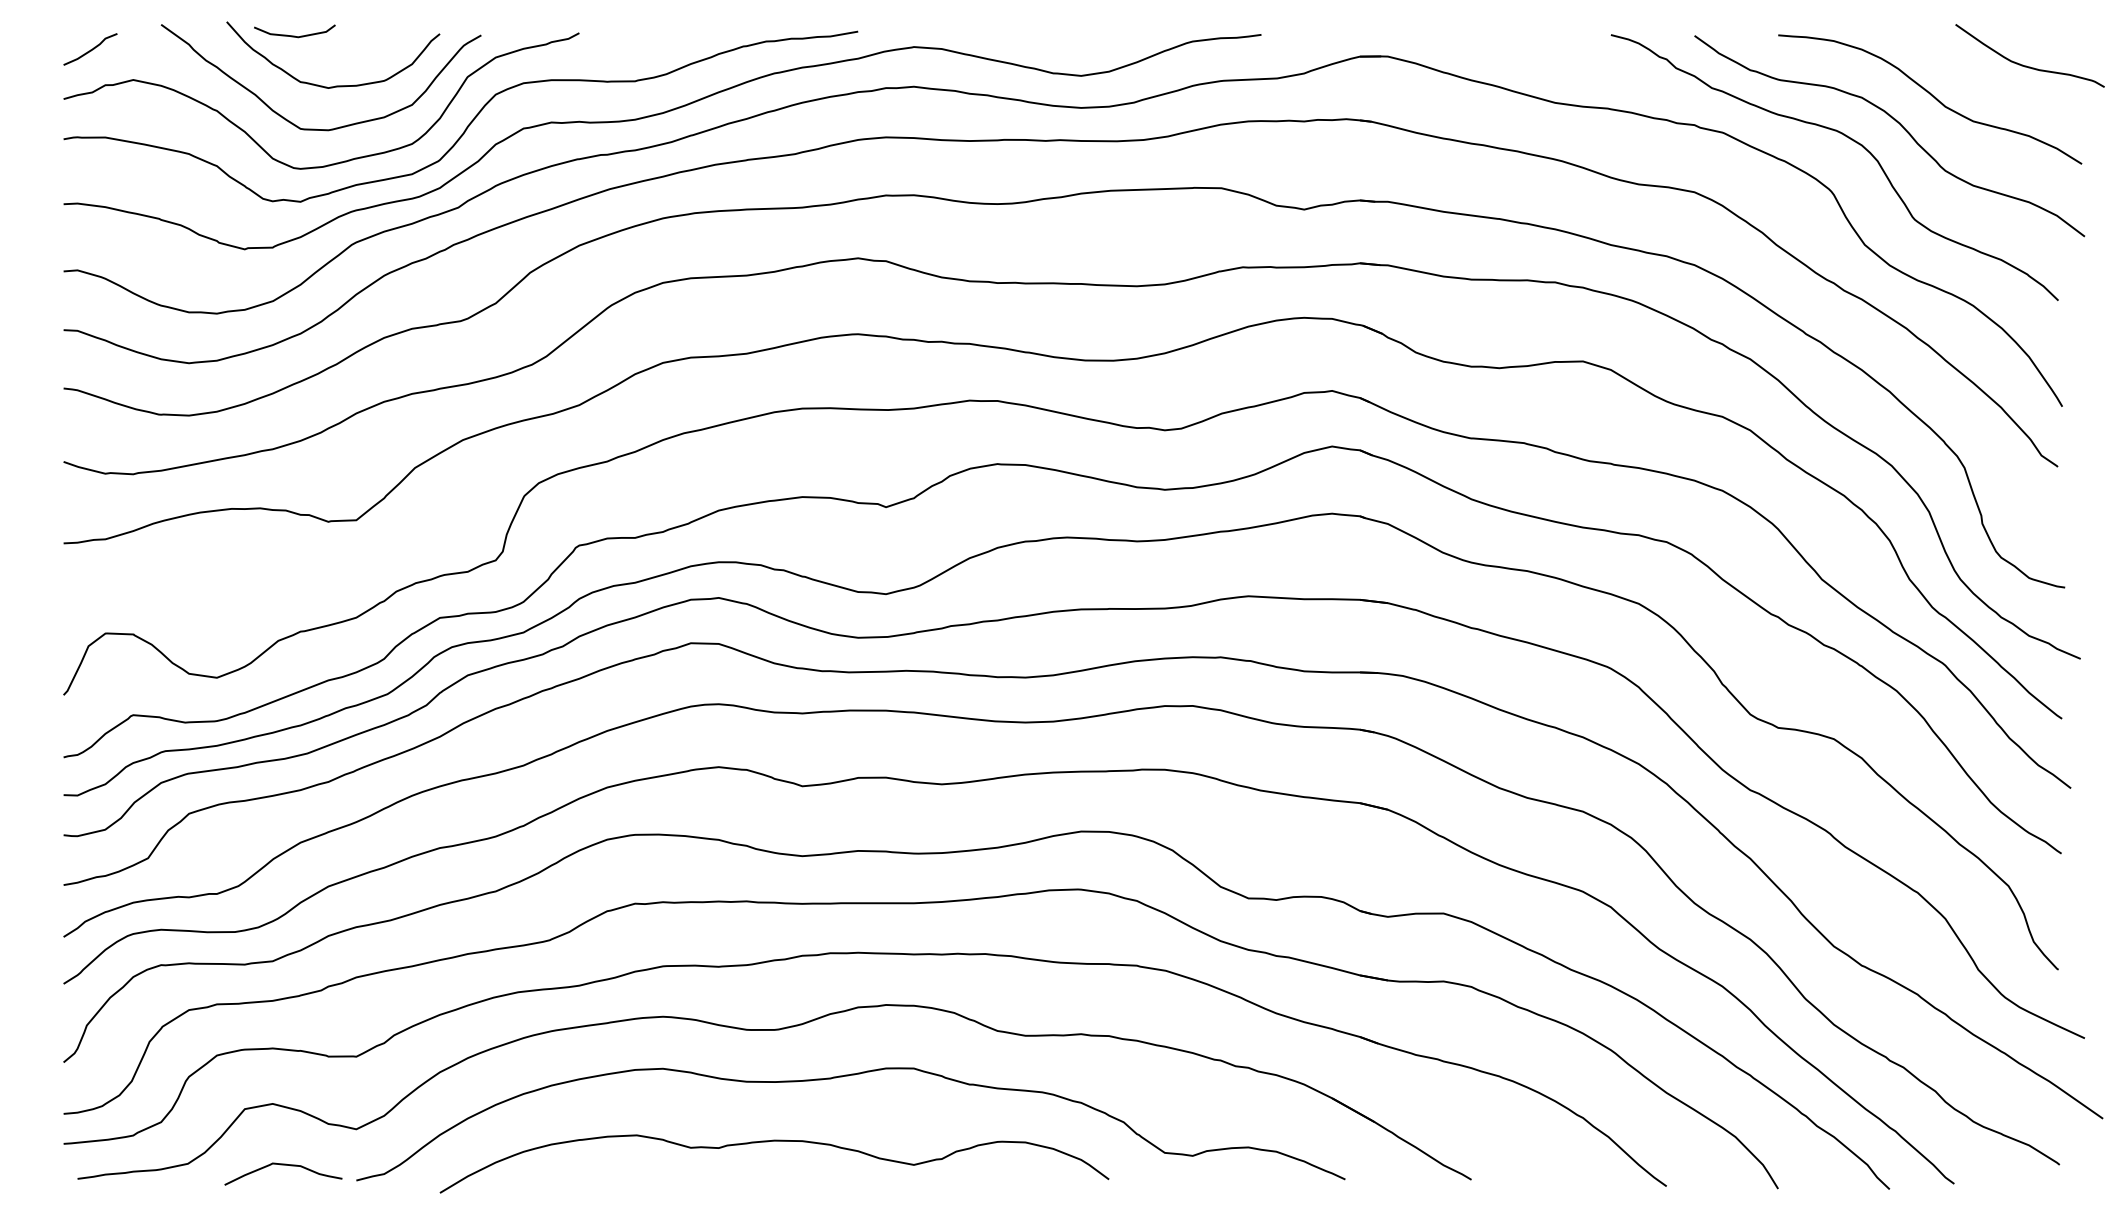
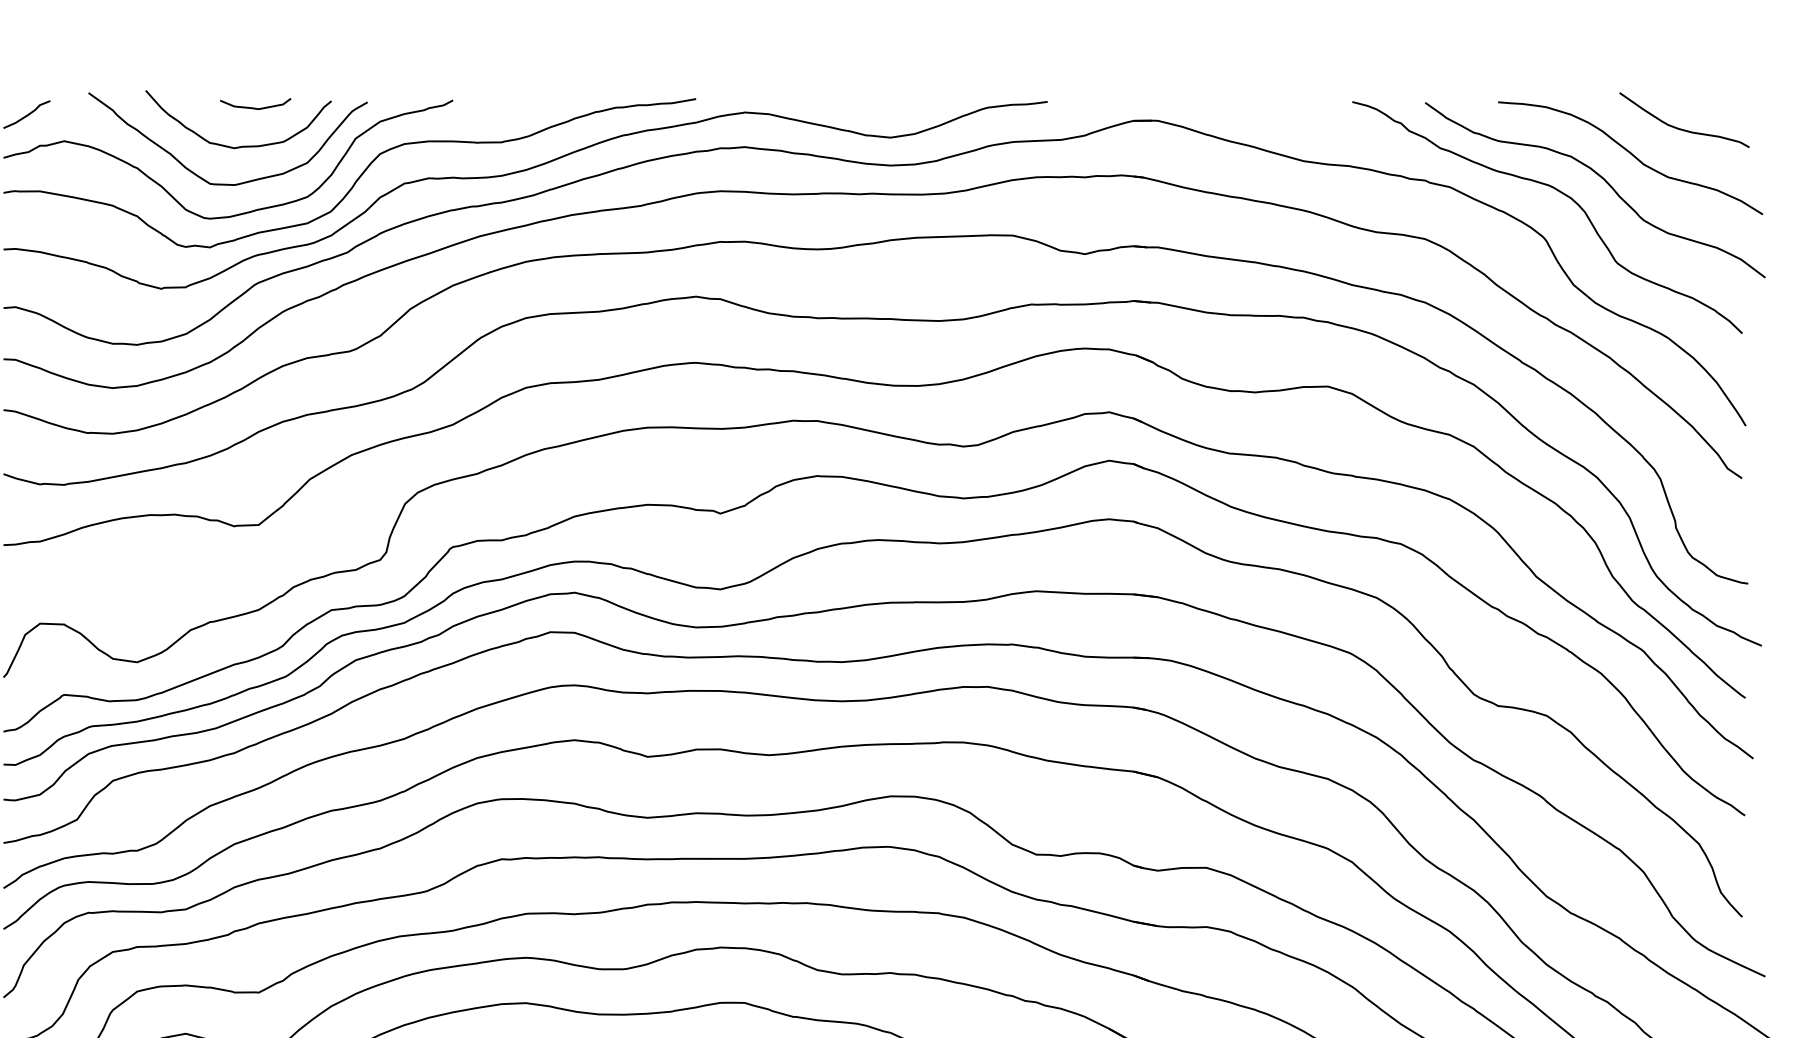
curve: (294, 35) -> (255, 107), moved
curve: (2026, 65) -> (1681, 128), moved

